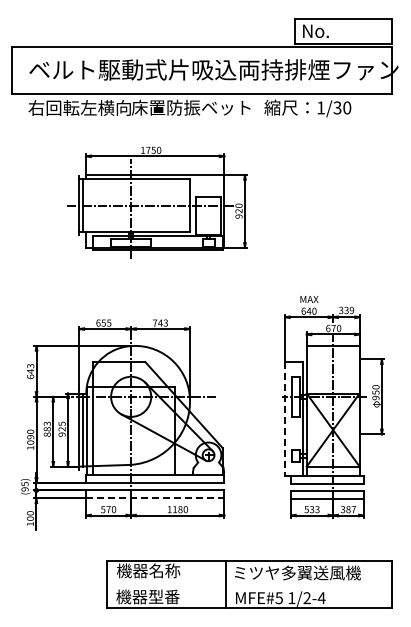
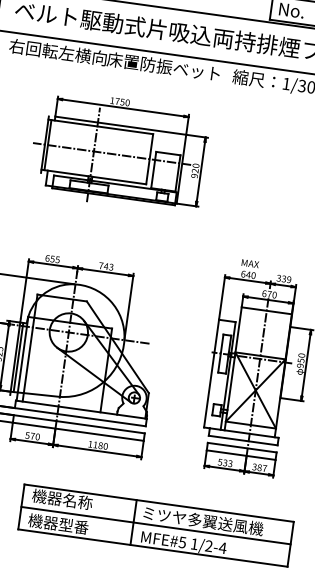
line: (285, 418) -> (212, 373), dashed -> solid
line: (155, 498) -> (78, 431), dashed -> solid
line: (249, 584) -> (156, 525), added

